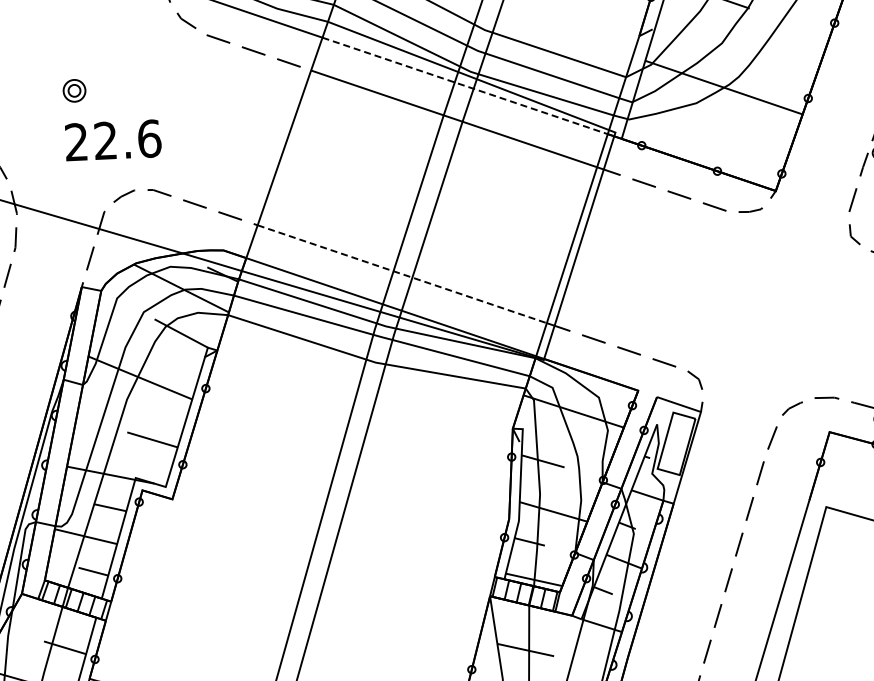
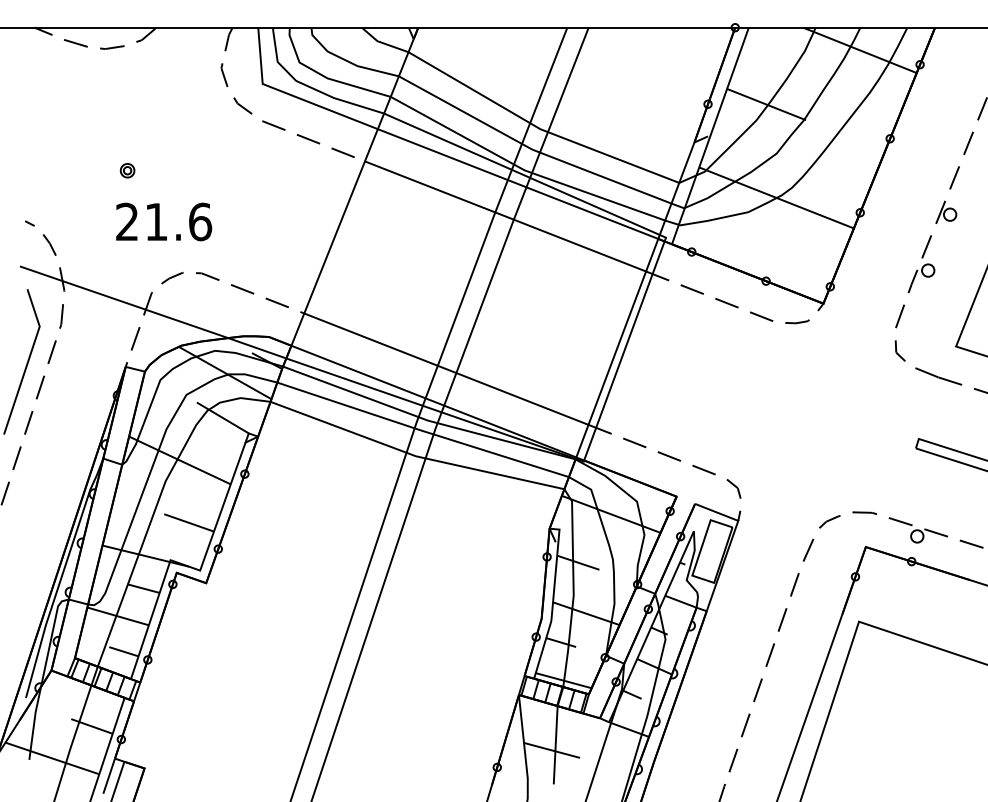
line: (465, 86) -> (518, 184), dashed -> solid
part: (74, 90) -> (127, 170), size x0.62
text: (104, 140) -> (155, 221), 22.6 -> 21.6
line: (402, 274) -> (446, 369), dashed -> solid

